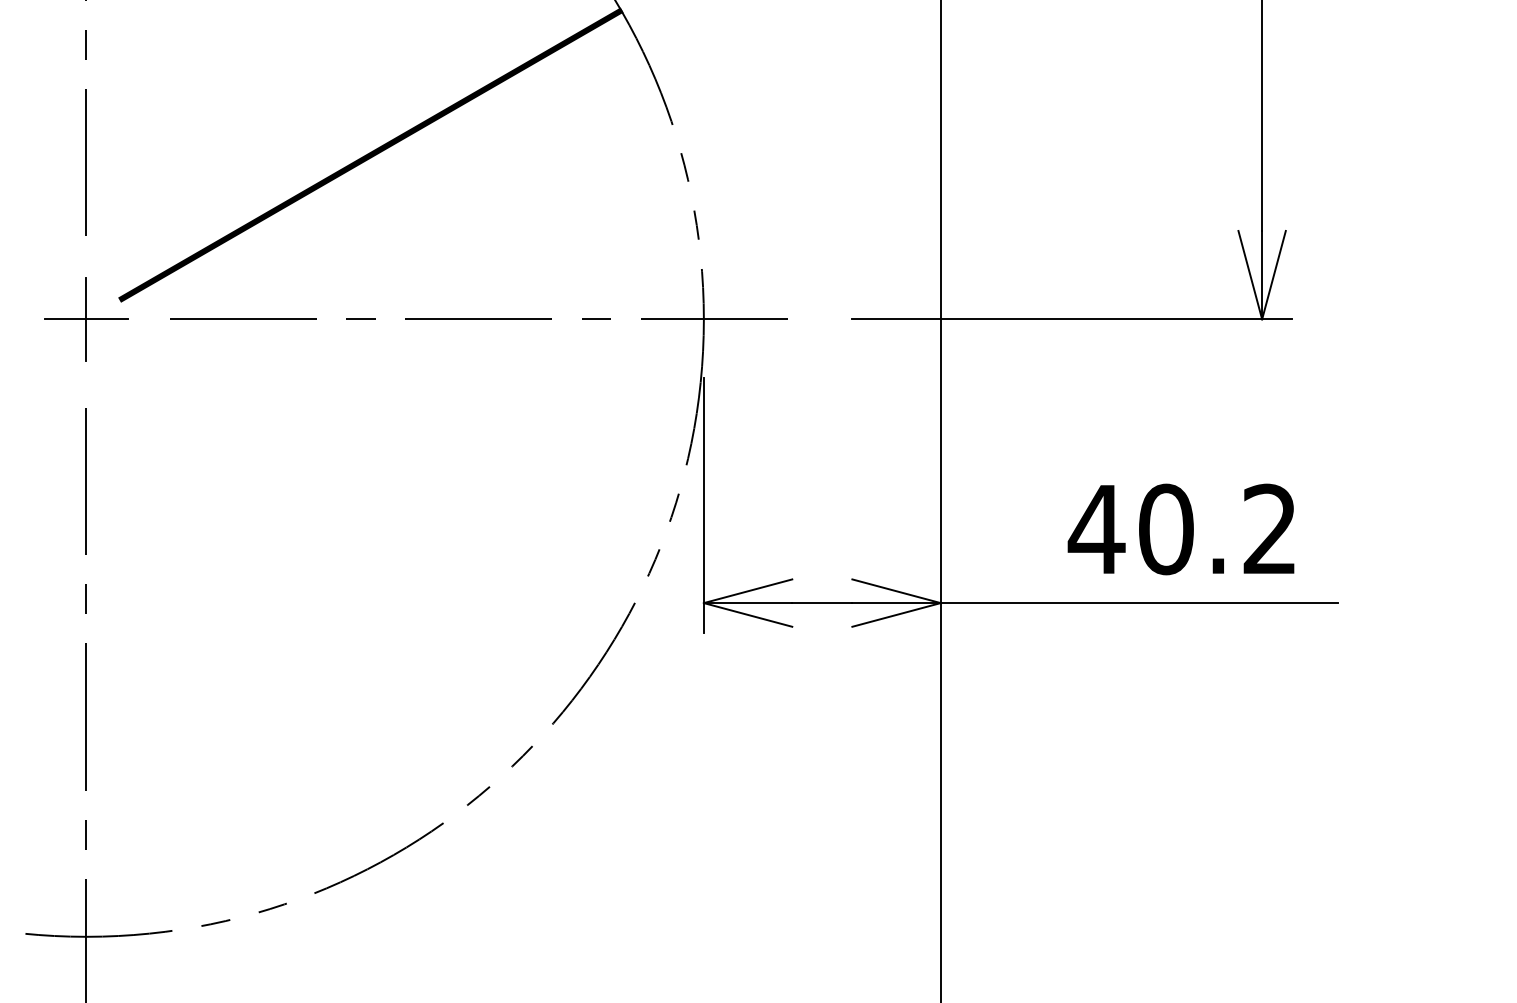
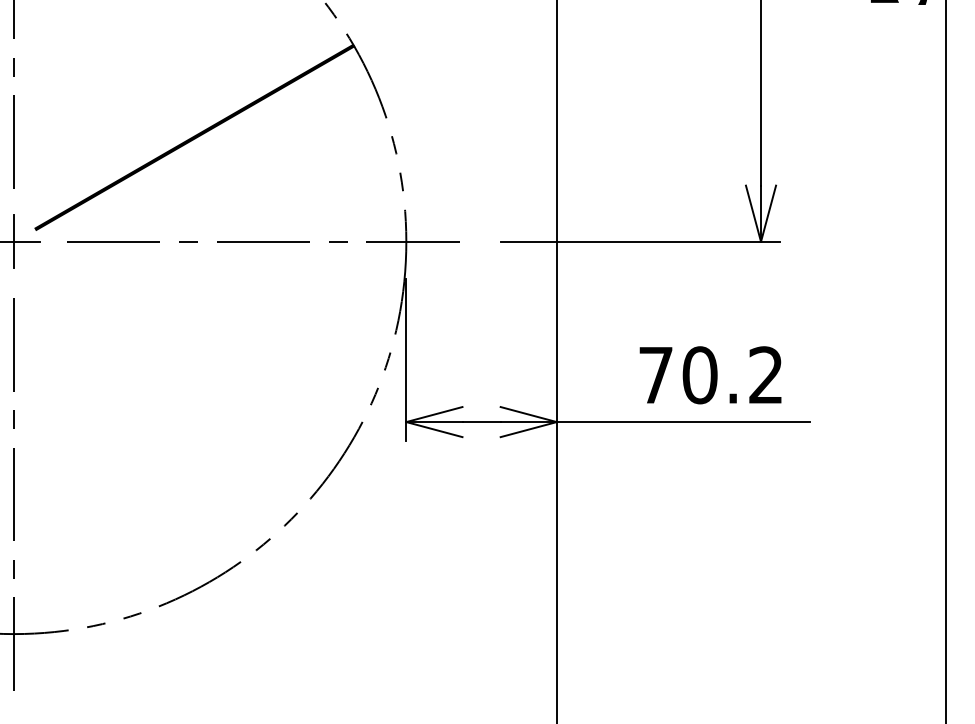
text: (1096, 529) -> (655, 375), 40.2 -> 70.2

